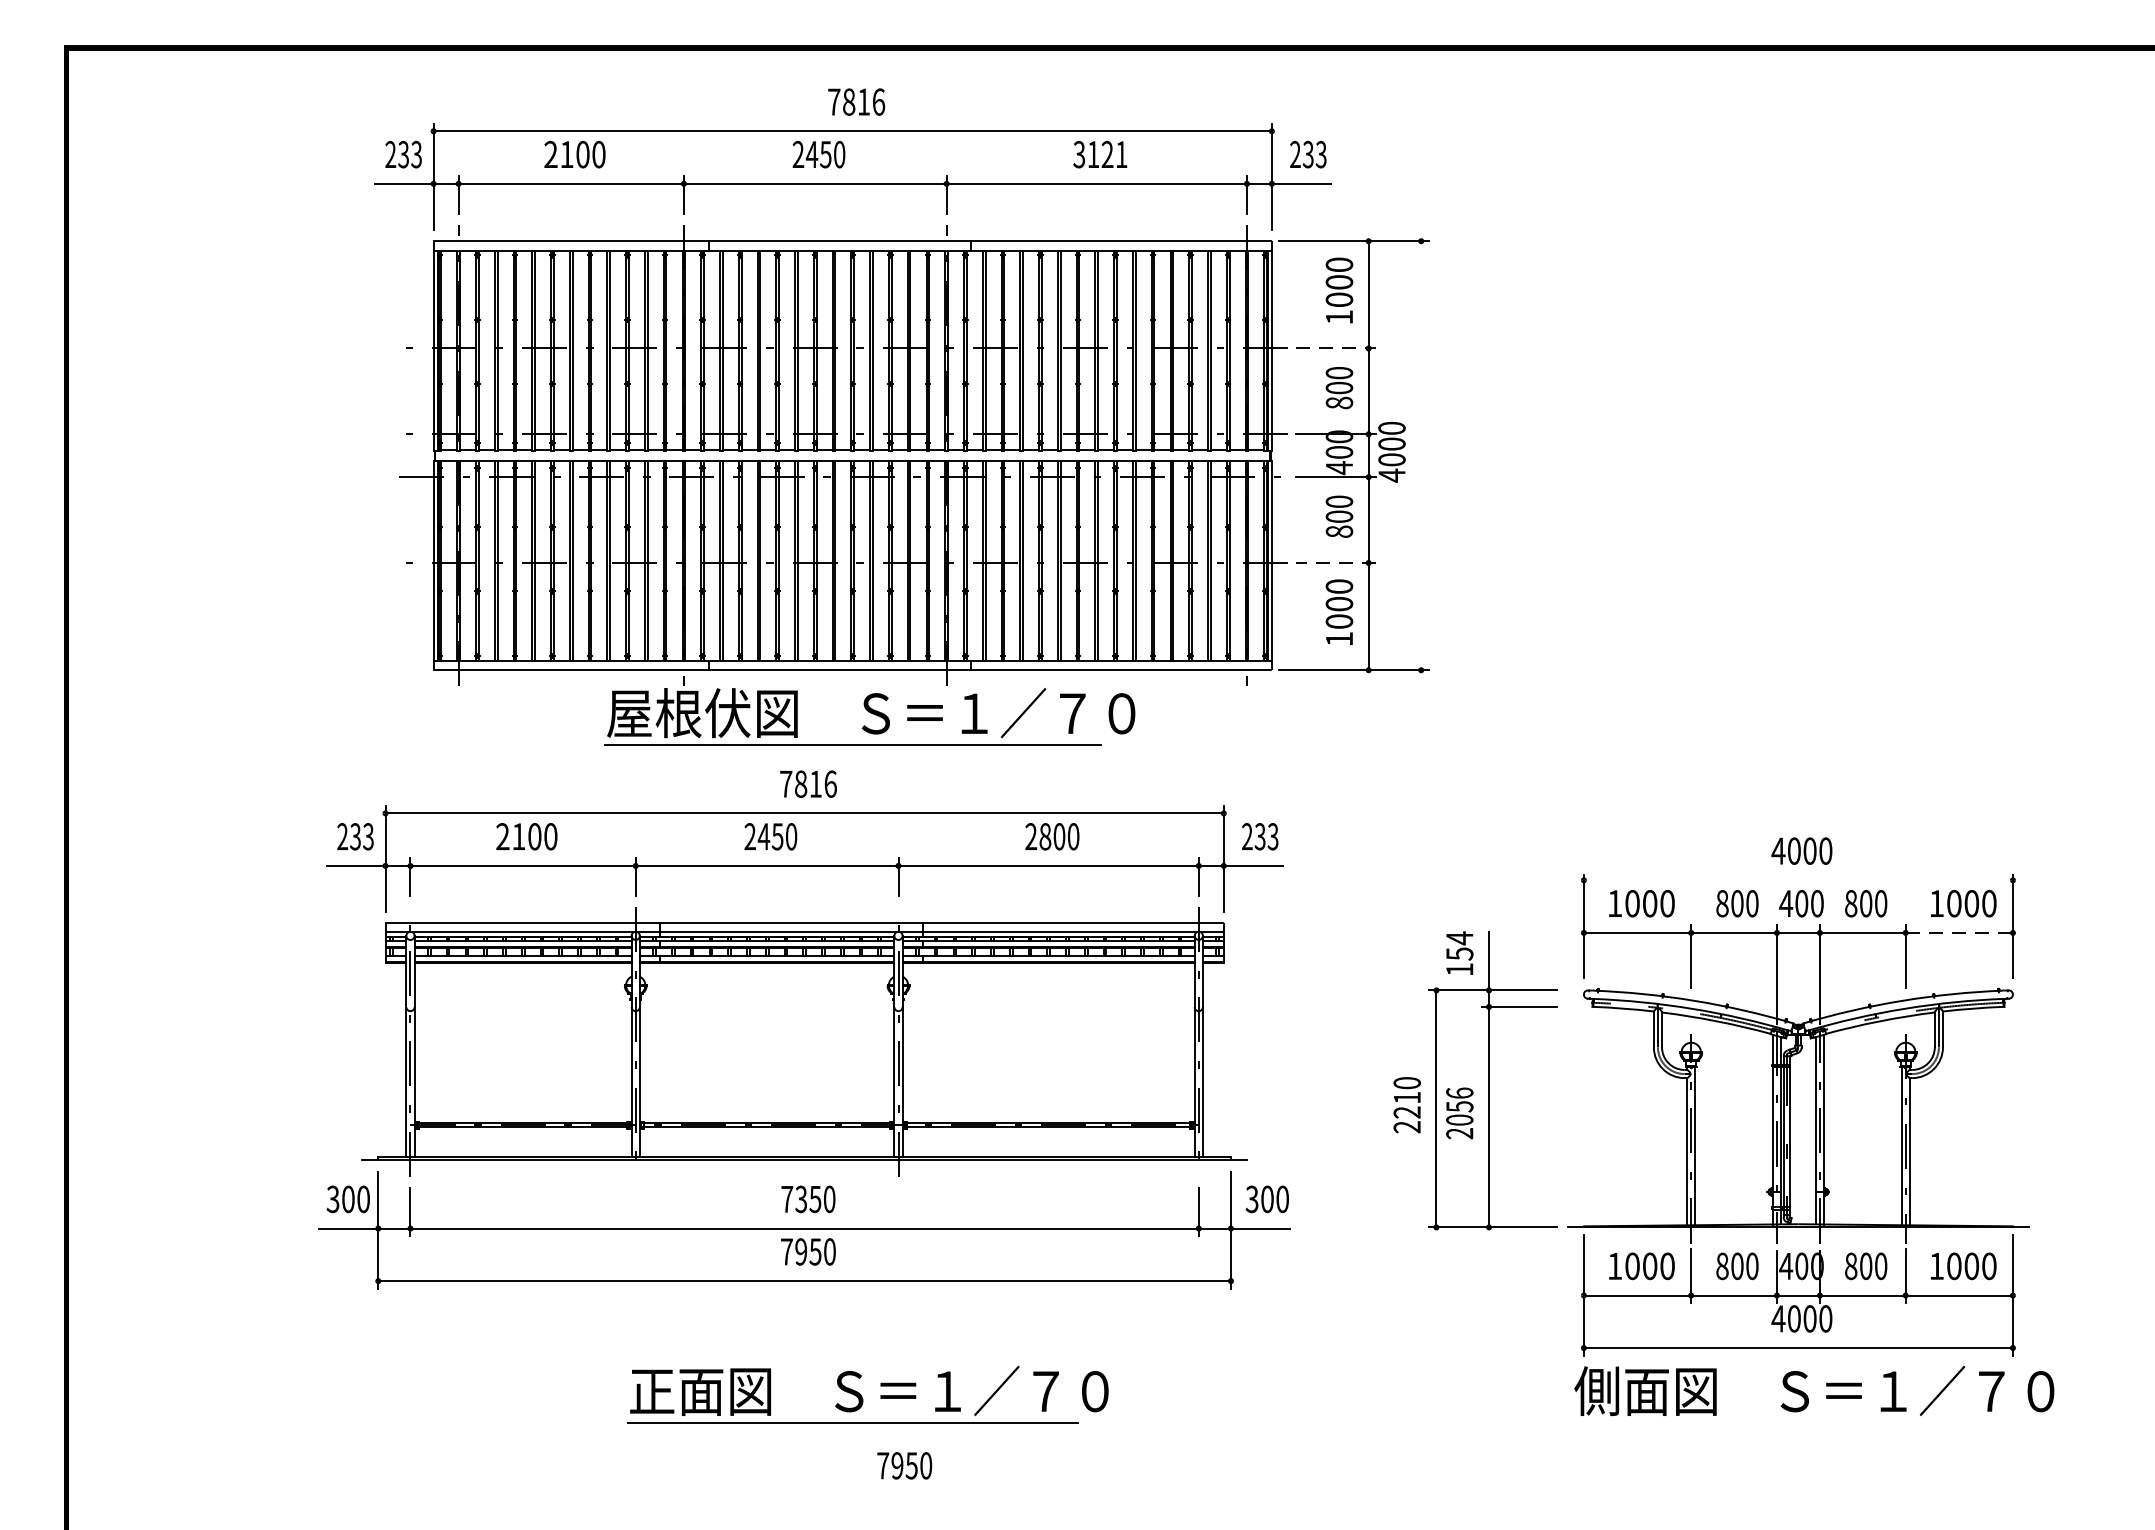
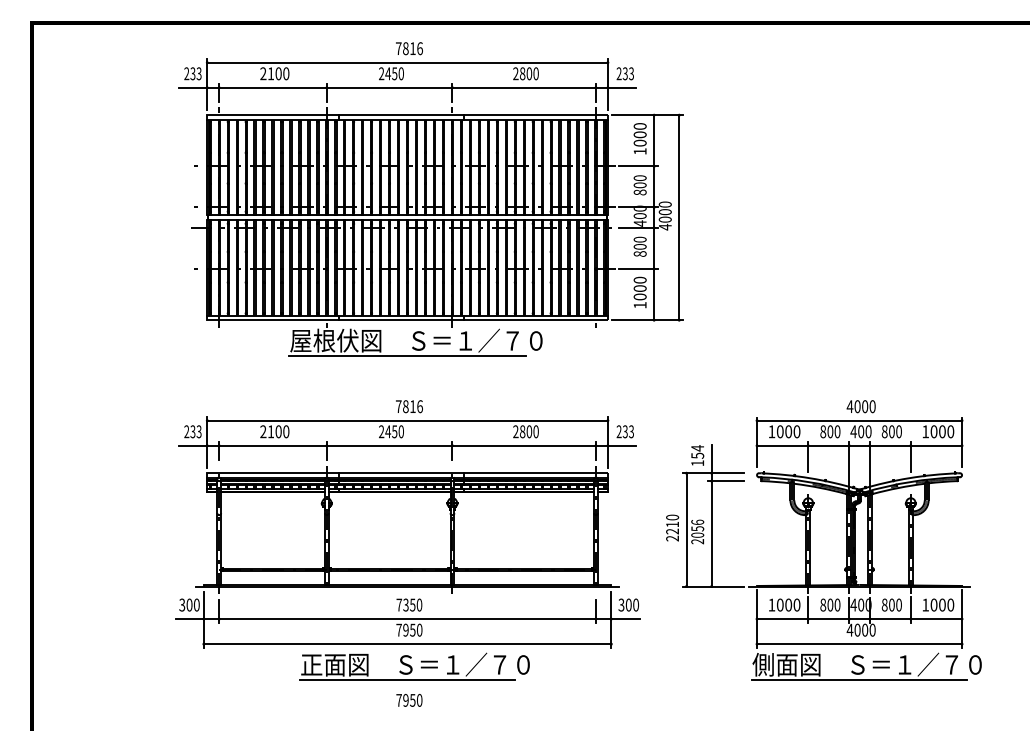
text: (1099, 154) -> (525, 73), 3121 -> 2800
line: (1335, 348) -> (638, 166), dashed -> solid
line: (1421, 455) -> (679, 217), added
line: (1333, 562) -> (637, 268), dashed -> solid
line: (1798, 880) -> (859, 420), added
line: (1959, 932) -> (936, 445), dashed -> solid
part: (804, 1030) -> (407, 524), moved
line: (1798, 1424) -> (859, 680), added
text: (904, 1465) -> (409, 700), moved

